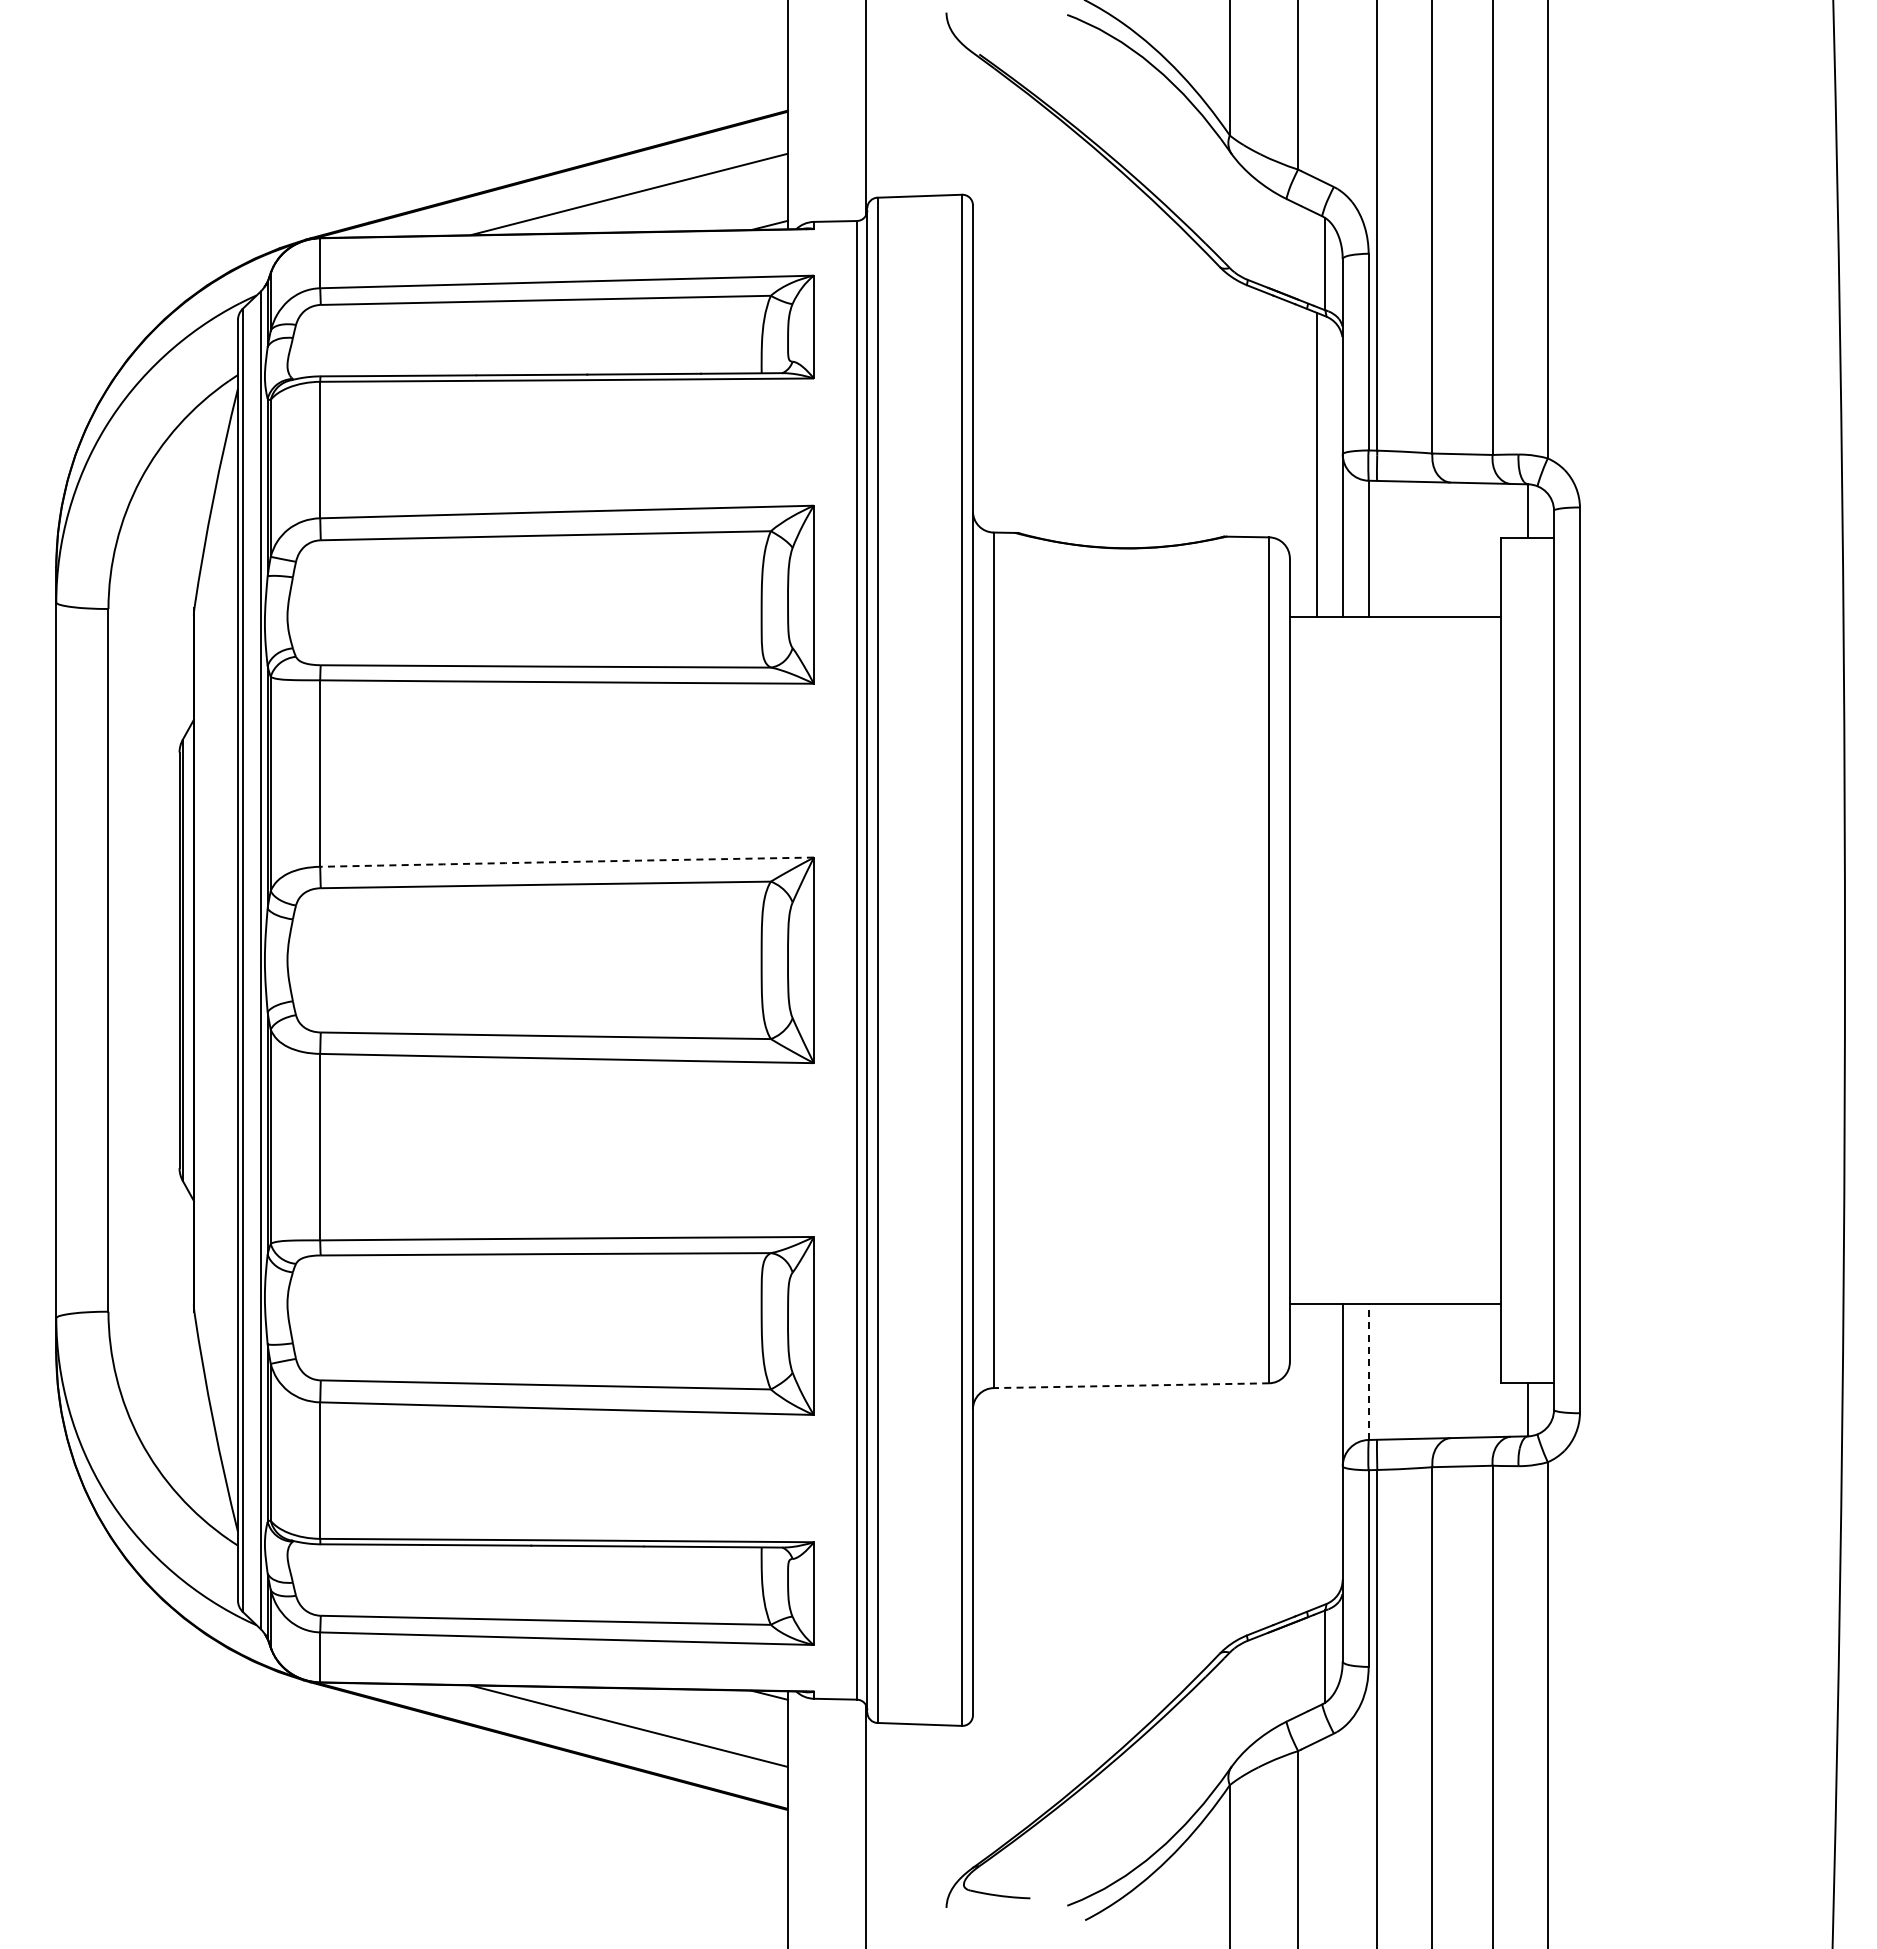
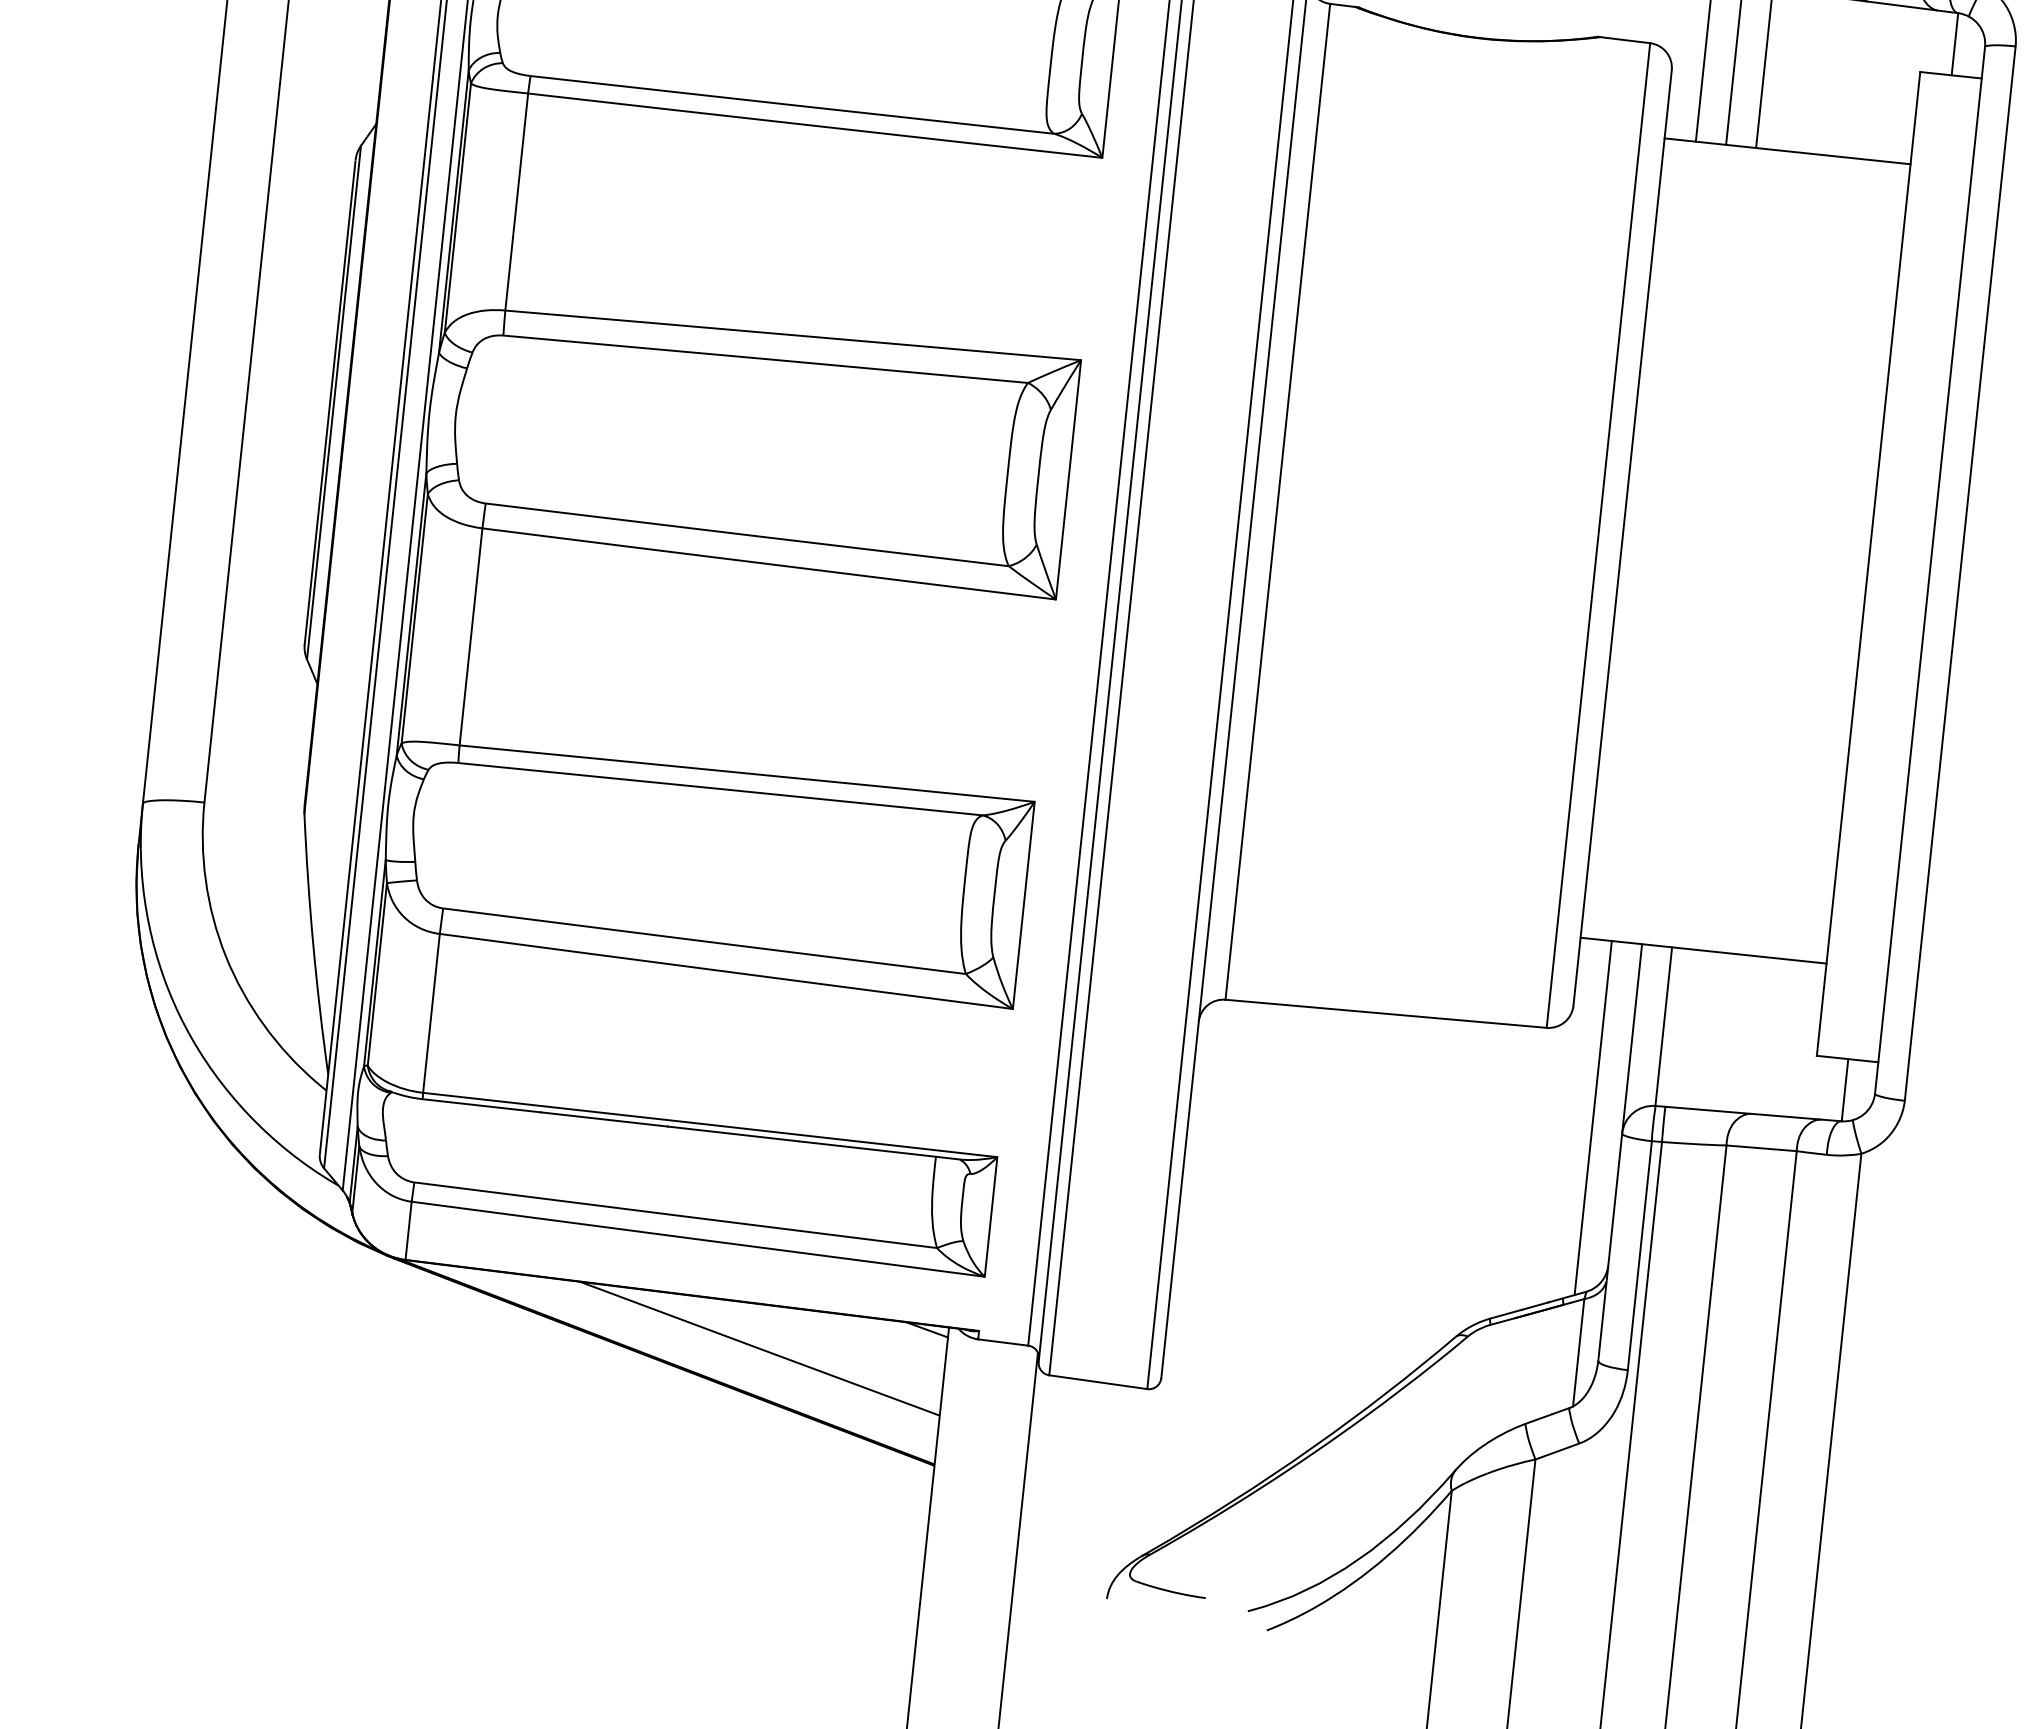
arc: (567, 861) -> (793, 334), dashed -> solid
line: (1368, 1371) -> (1663, 1026), dashed -> solid
line: (1131, 1385) -> (1386, 1013), dashed -> solid
line: (1316, 1455) -> (1592, 1117), added

